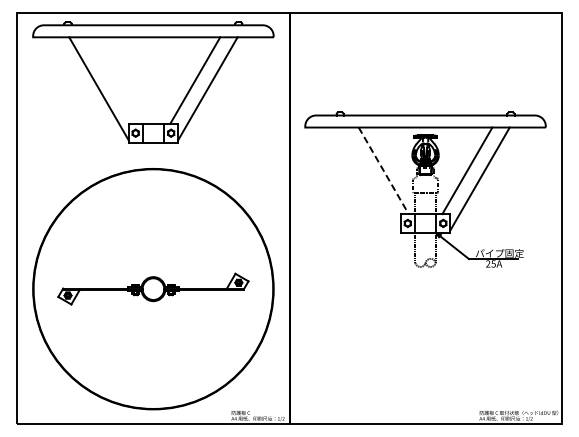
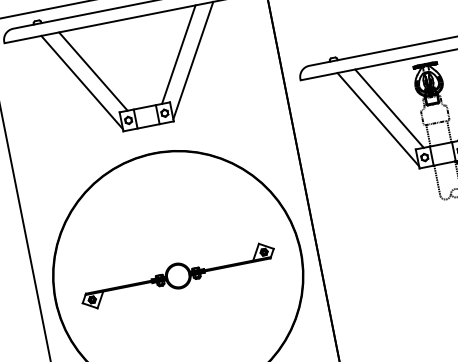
line: (111, 80) -> (93, 71), added
line: (383, 170) -> (389, 108), dashed -> solid
line: (370, 178) -> (377, 119), added

